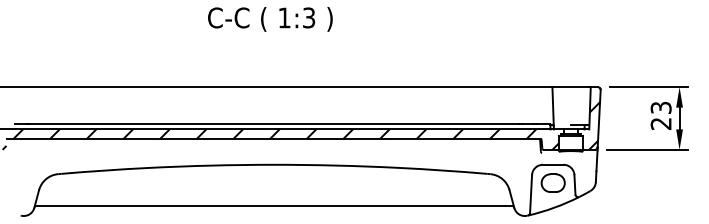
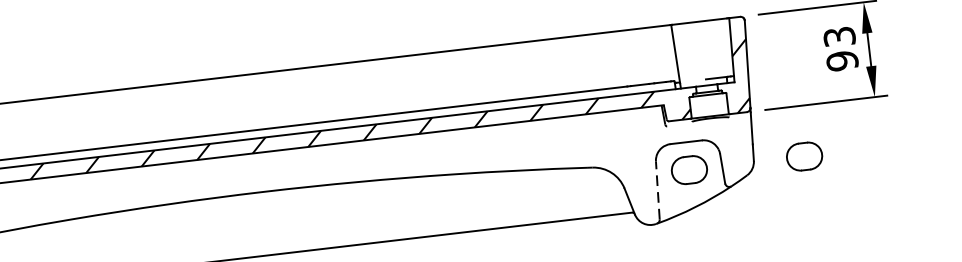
text: (660, 123) -> (841, 60), 23 -> 93
part: (628, 182) -> (803, 155), added
line: (531, 193) -> (658, 189), solid -> dashed

